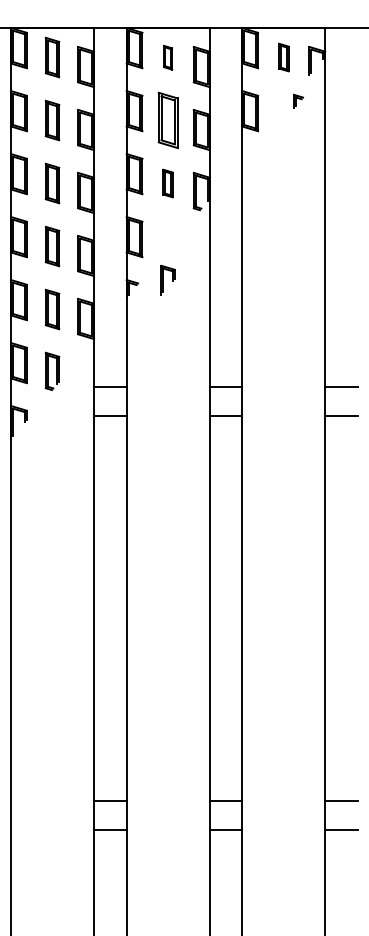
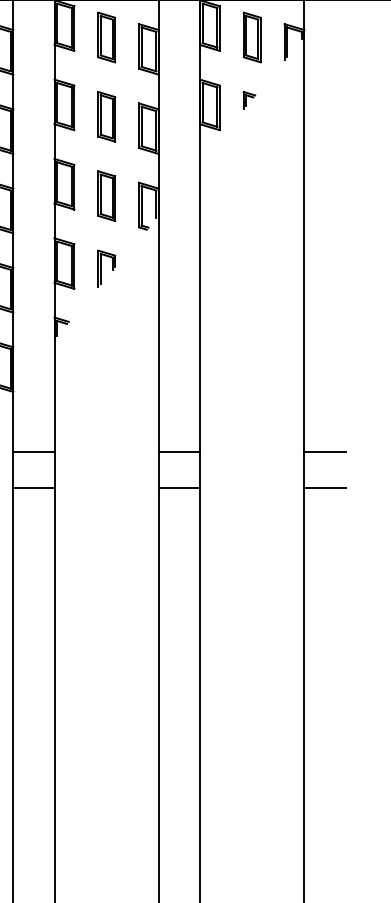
part: (167, 57) -> (105, 37), size x1.67
part: (283, 57) -> (251, 37), size x1.43
part: (298, 100) -> (249, 99), moved
part: (167, 120) -> (105, 116), size x0.71
part: (167, 183) -> (105, 196), size x1.43
part: (167, 279) -> (105, 267), moved

